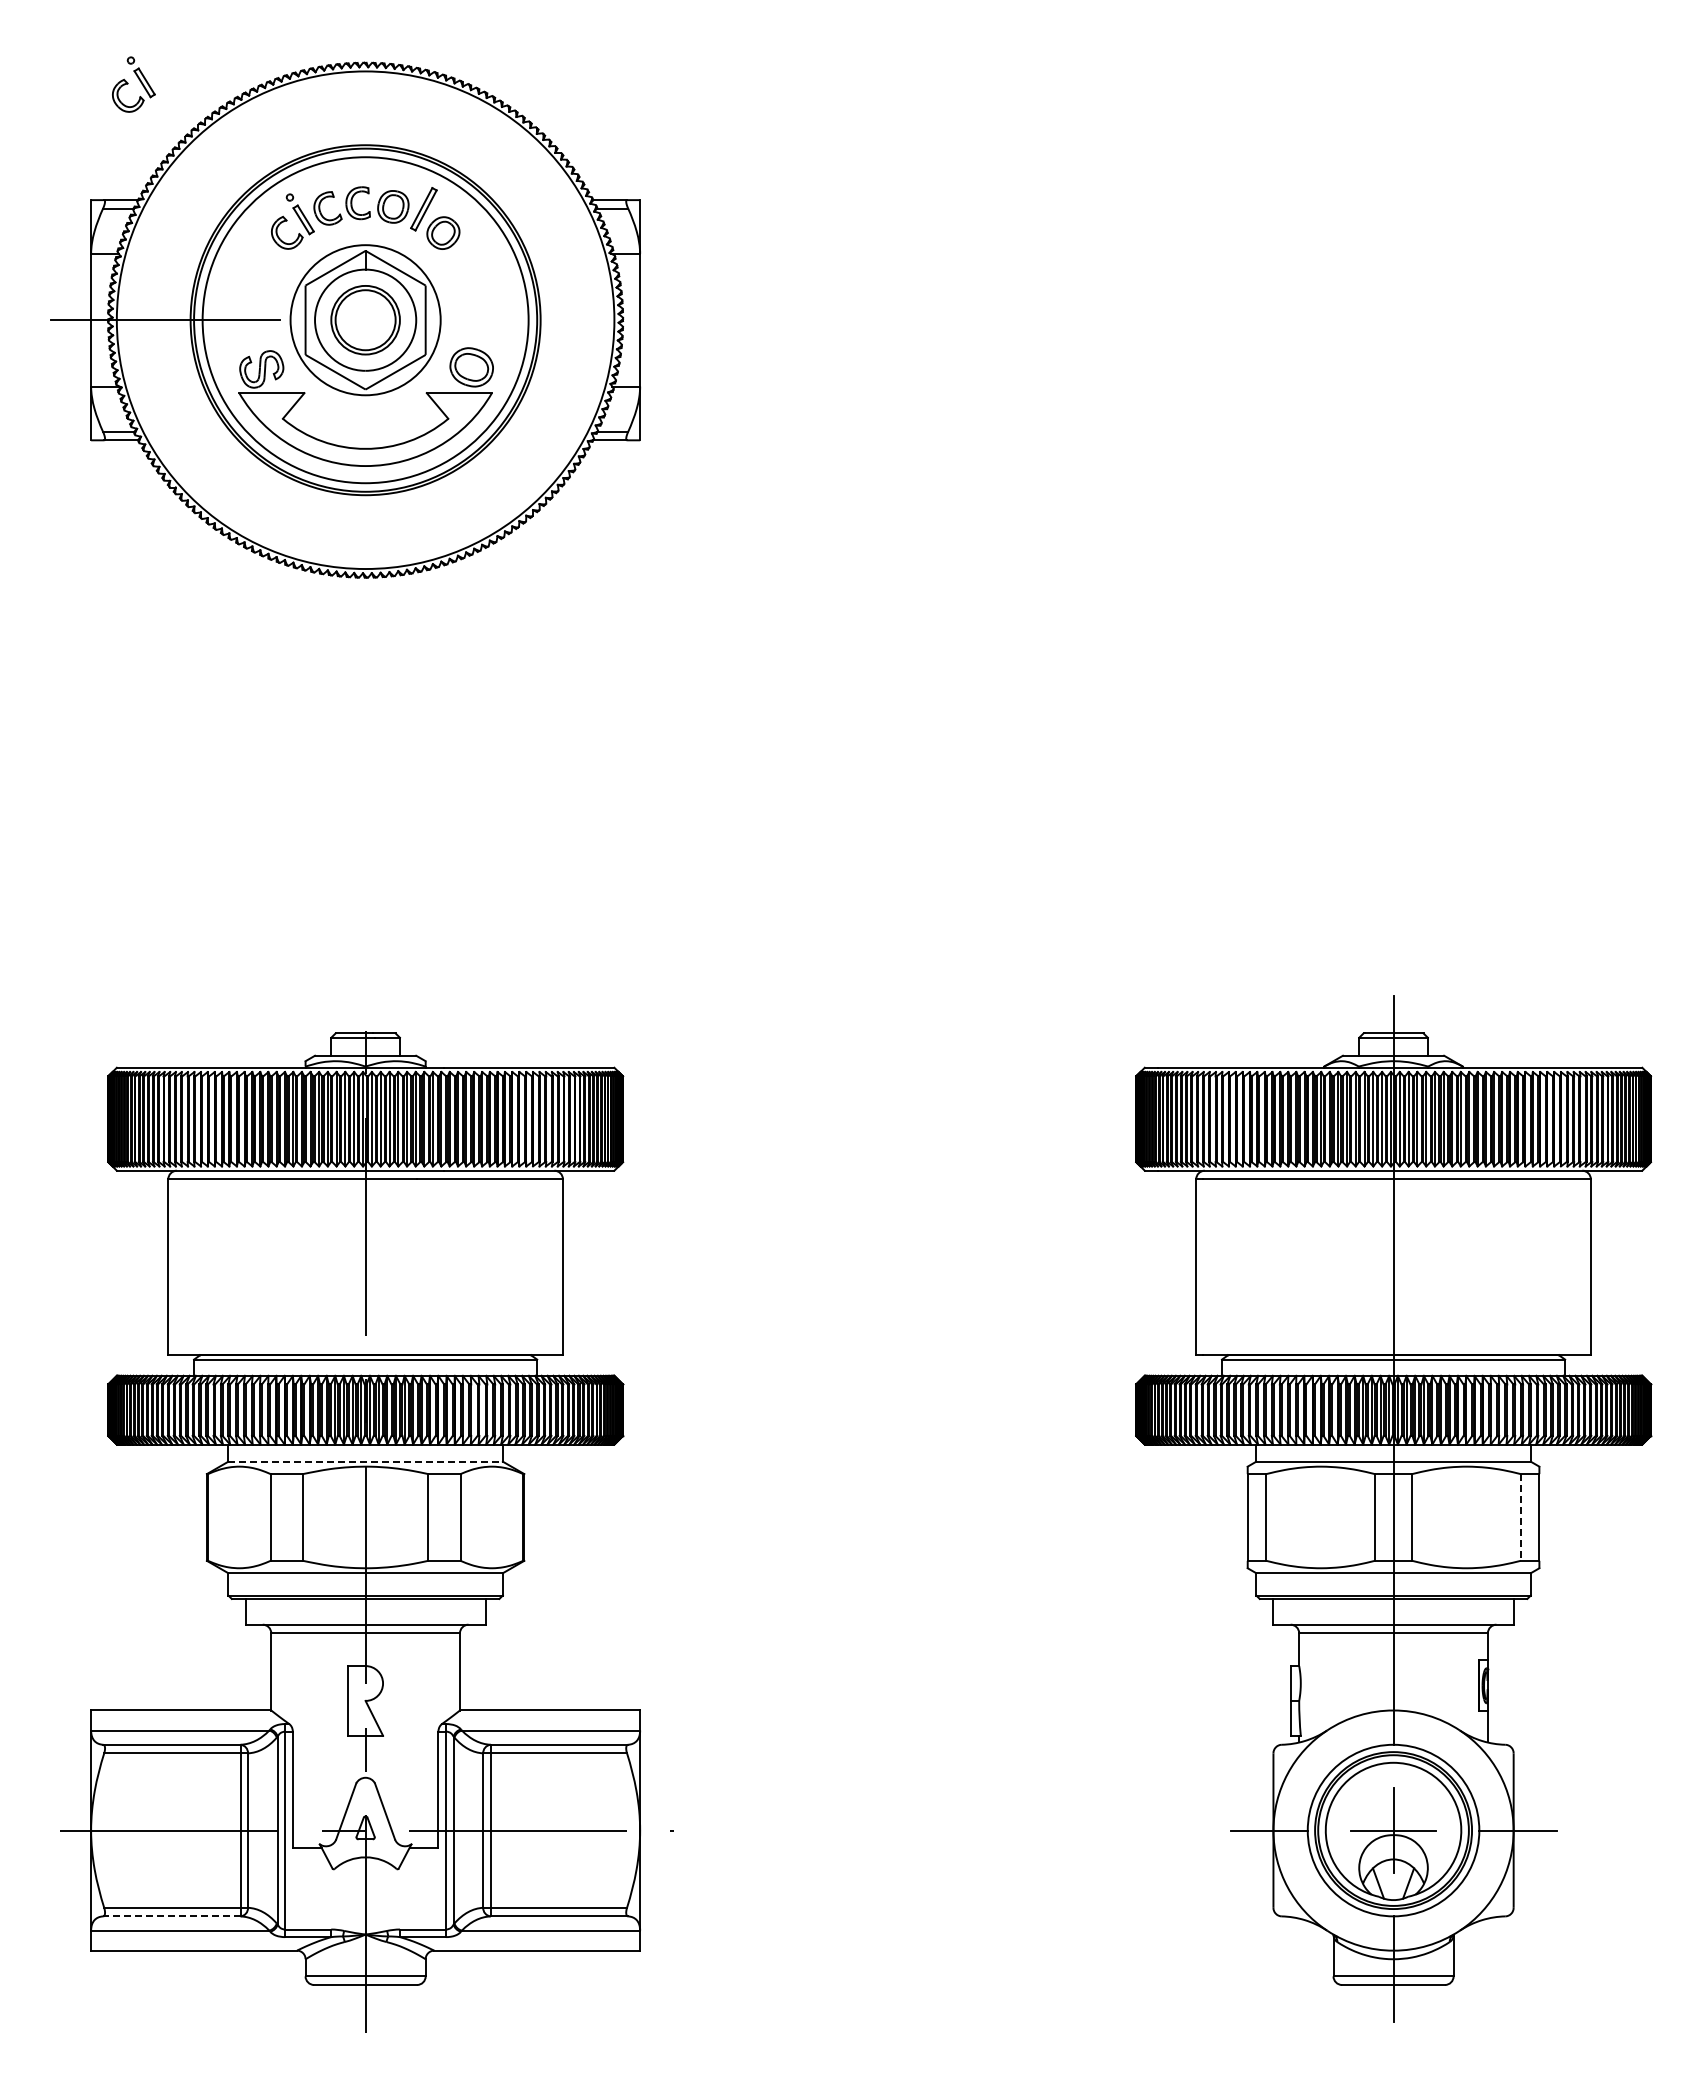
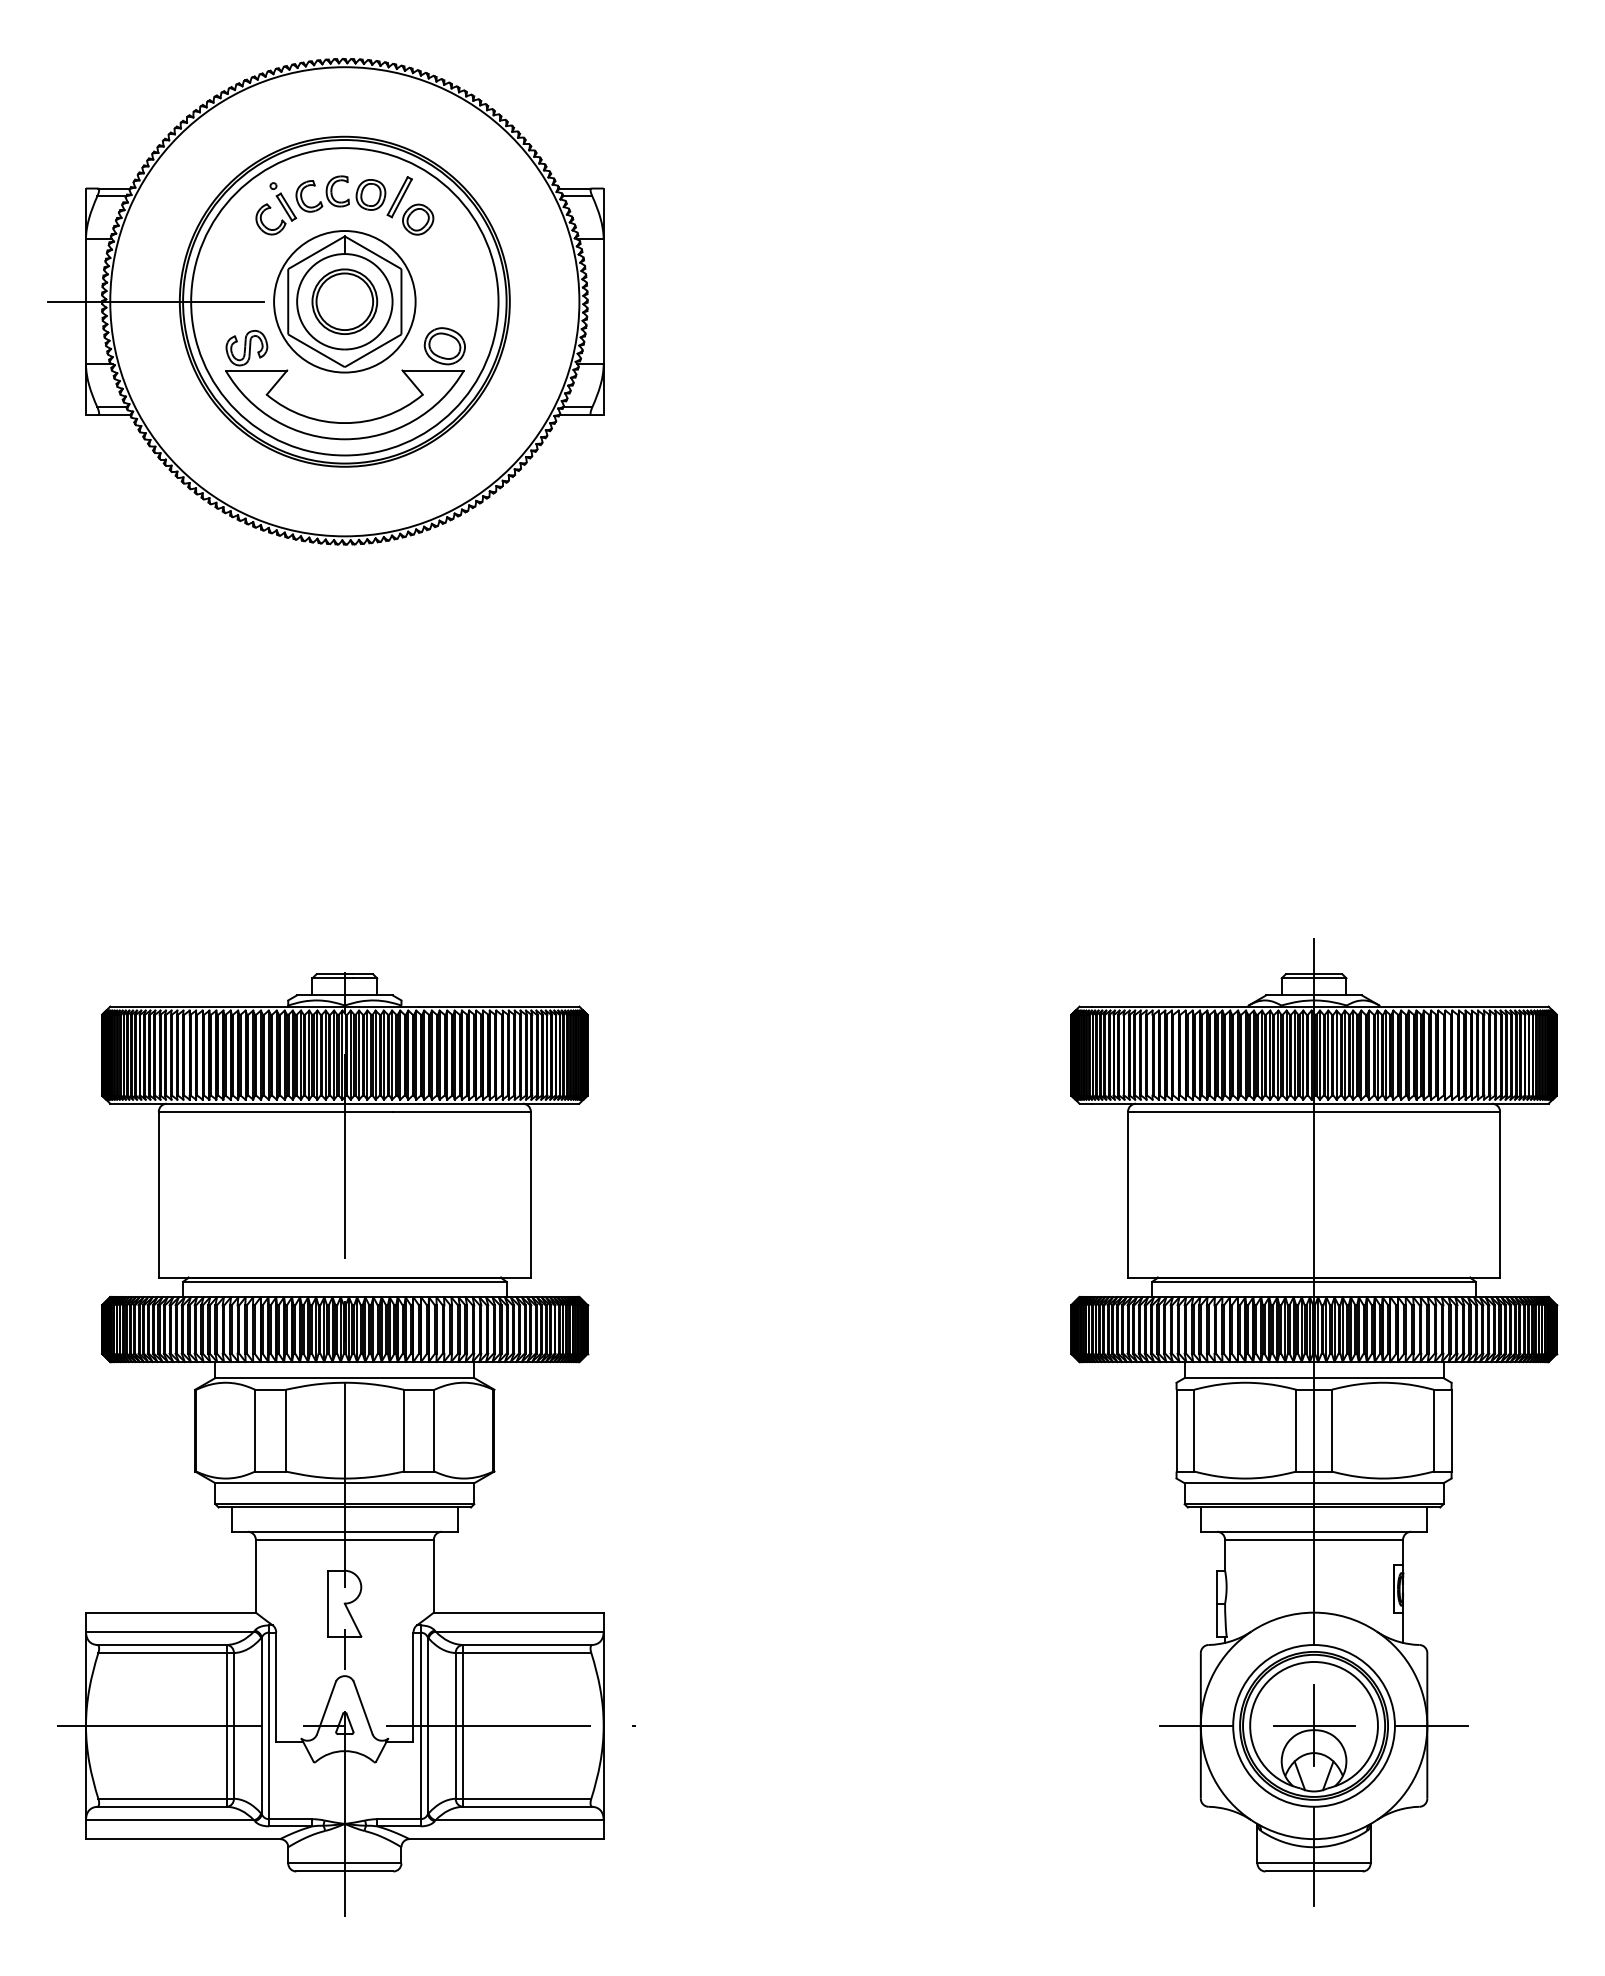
part: (133, 84) -> (125, 79), removed
line: (366, 1461) -> (345, 1377), dashed -> solid
line: (1520, 1517) -> (1433, 1430), dashed -> solid
line: (171, 1916) -> (161, 1806), dashed -> solid

